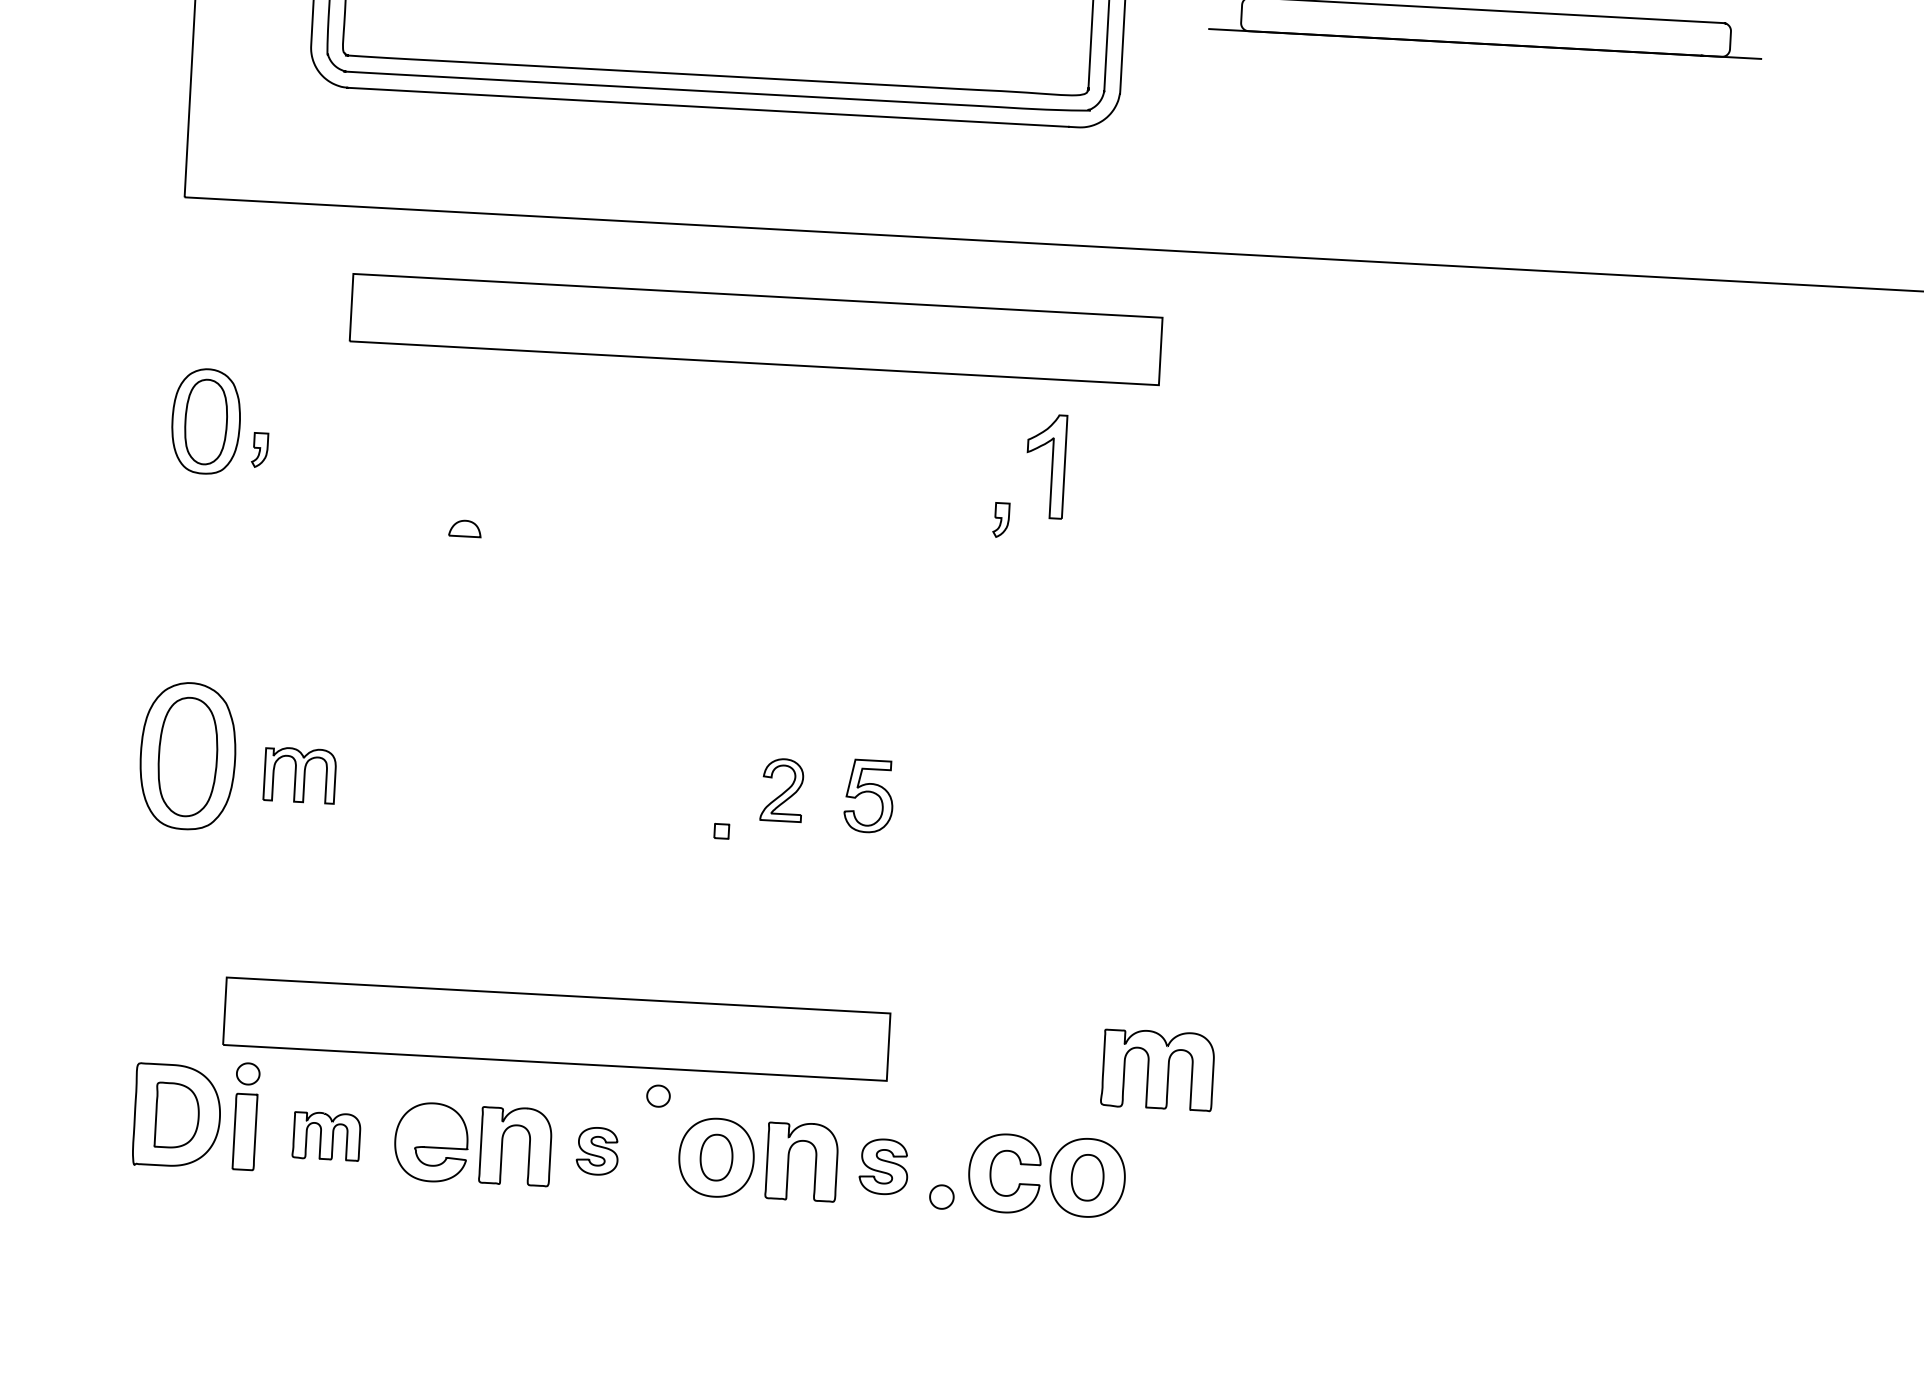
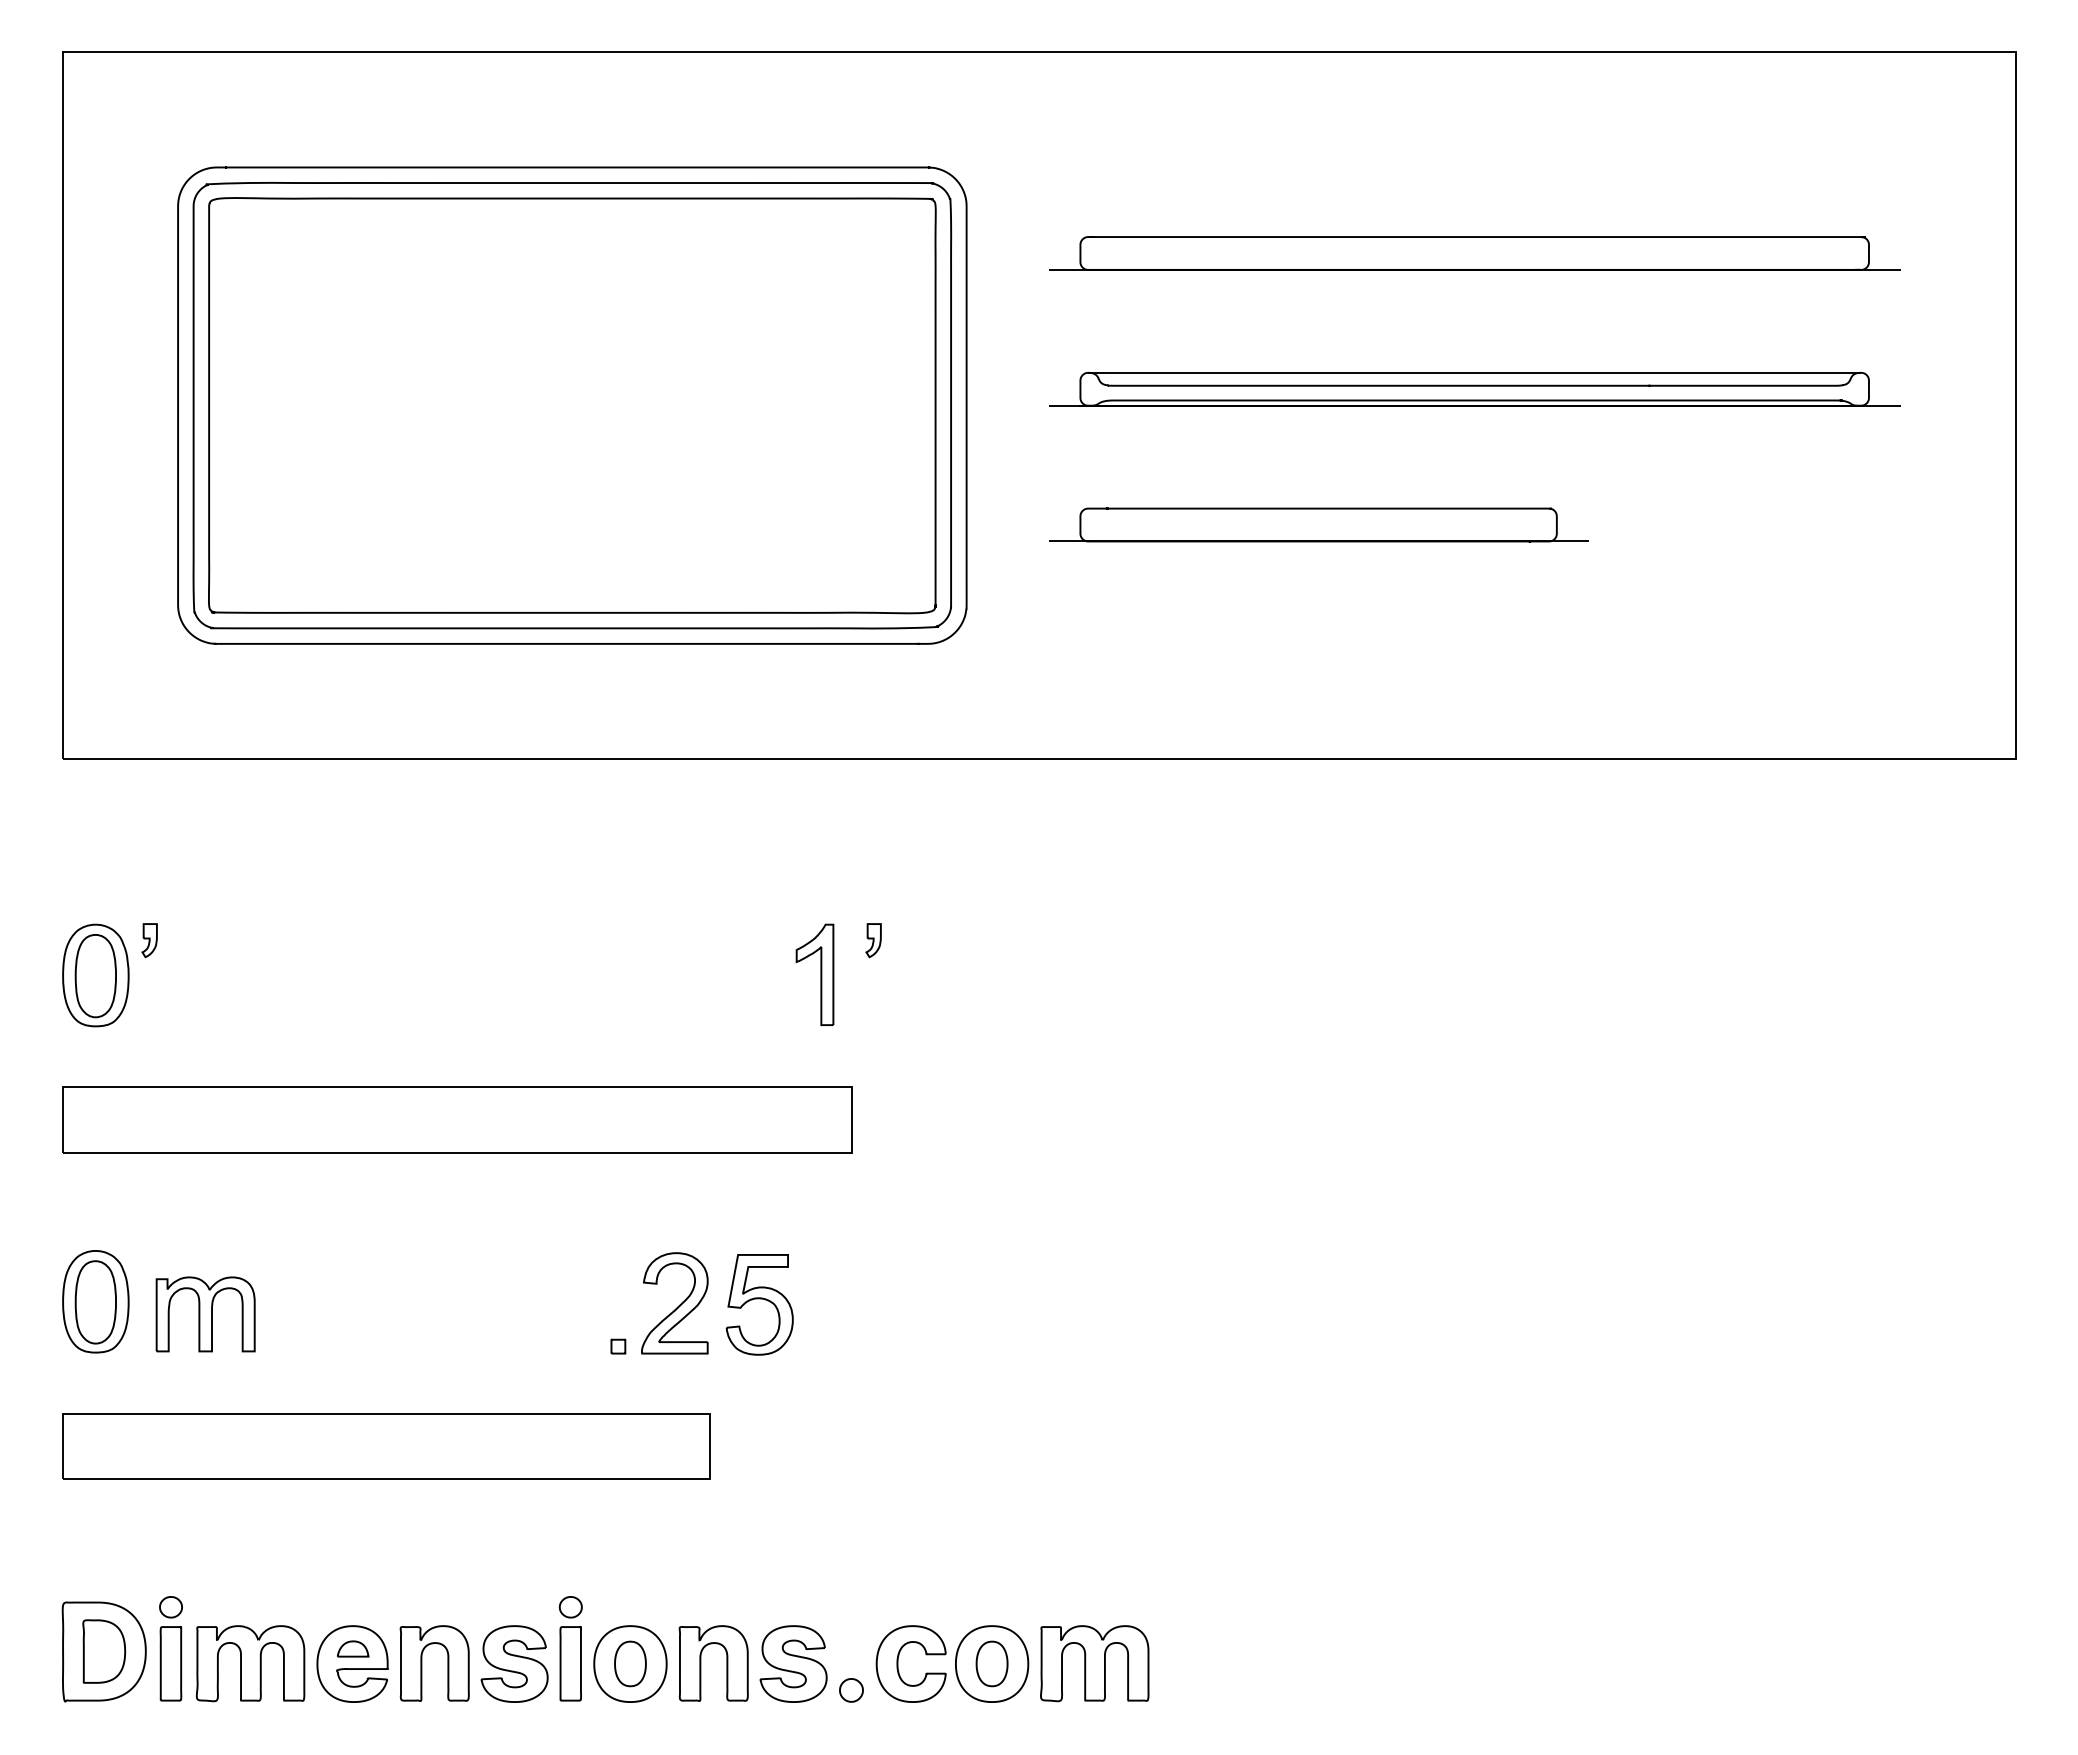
part: (756, 328) -> (457, 1119), moved
part: (259, 450) -> (149, 940), moved
part: (1045, 465) -> (814, 974), moved
part: (1001, 520) -> (873, 940), moved
part: (465, 528) -> (353, 1648), moved
part: (187, 755) -> (95, 1301), size x0.71
part: (299, 775) -> (205, 1314), size x1.43
part: (781, 790) -> (674, 1303), size x1.67
part: (868, 795) -> (759, 1304), size x1.43
part: (556, 1029) -> (386, 1446), moved
part: (1157, 1069) -> (1094, 1663), moved
part: (326, 1136) -> (250, 1663), size x1.67
part: (597, 1150) -> (514, 1663), size x1.67
part: (655, 1153) -> (570, 1663), added
part: (883, 1166) -> (793, 1663), size x1.43

